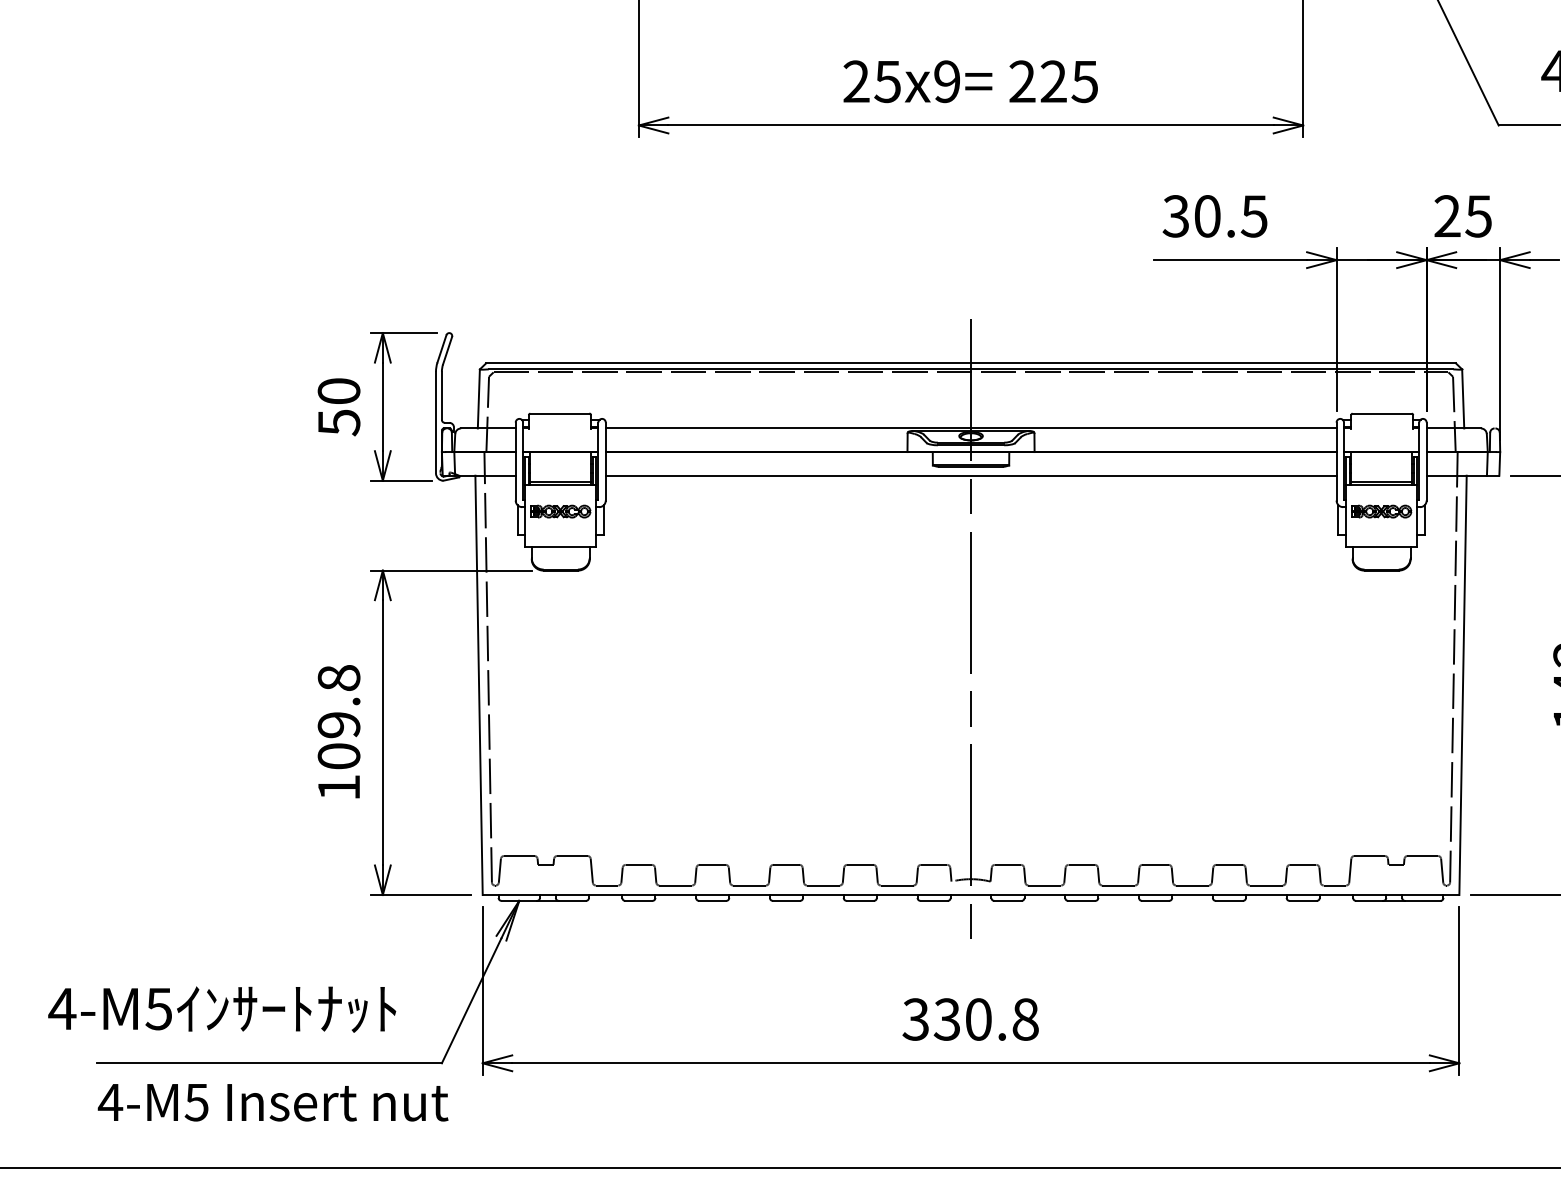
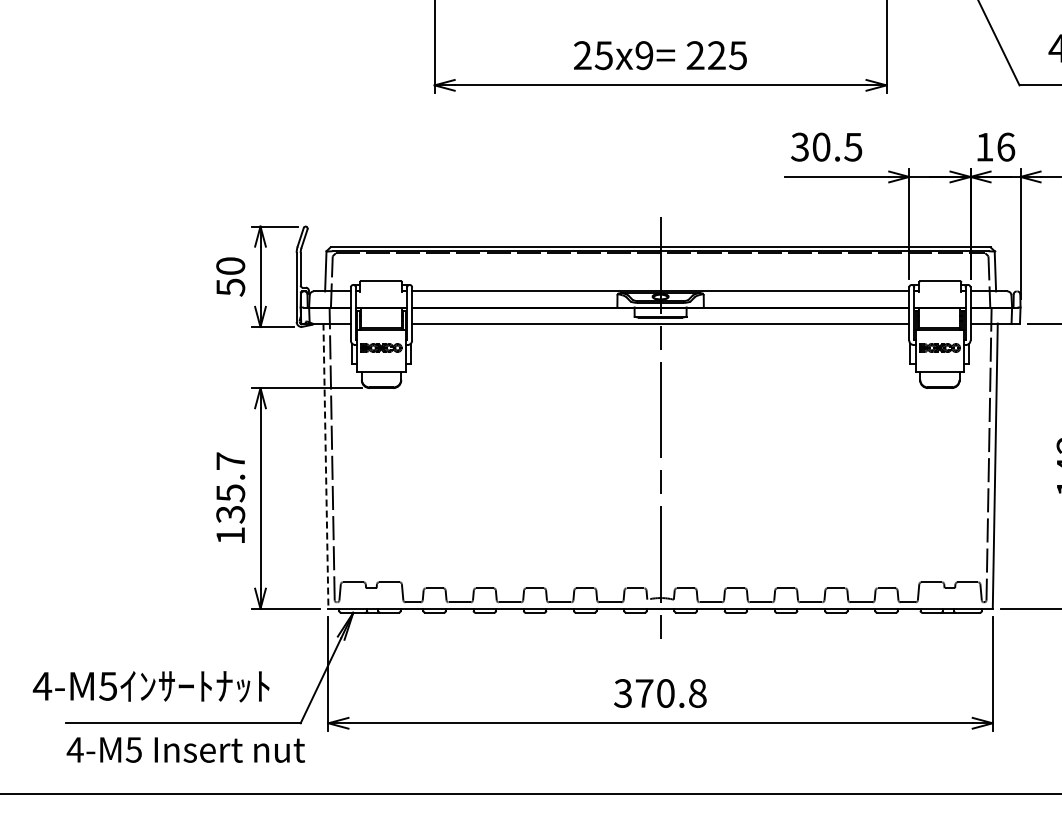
text: (1463, 215) -> (995, 146), 25 -> 16
line: (478, 685) -> (325, 466), solid -> dashed
text: (338, 716) -> (230, 487), 109.8 -> 135.7
text: (947, 1019) -> (644, 693), 330.8 -> 370.8

